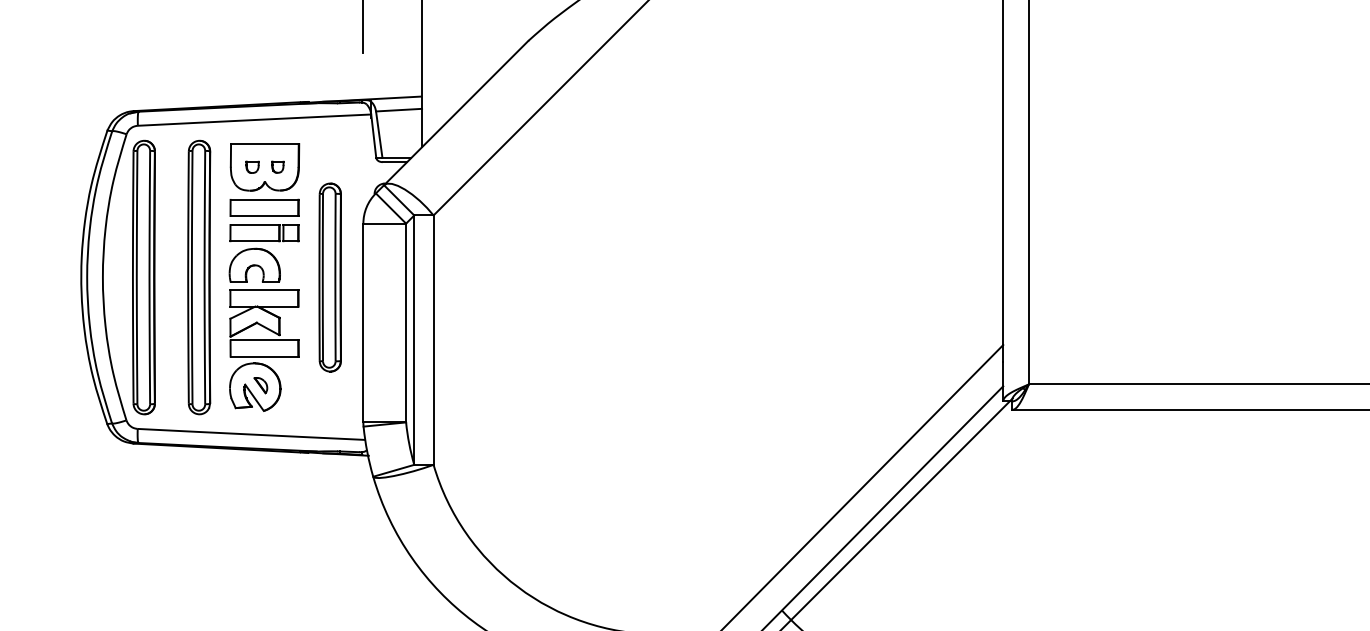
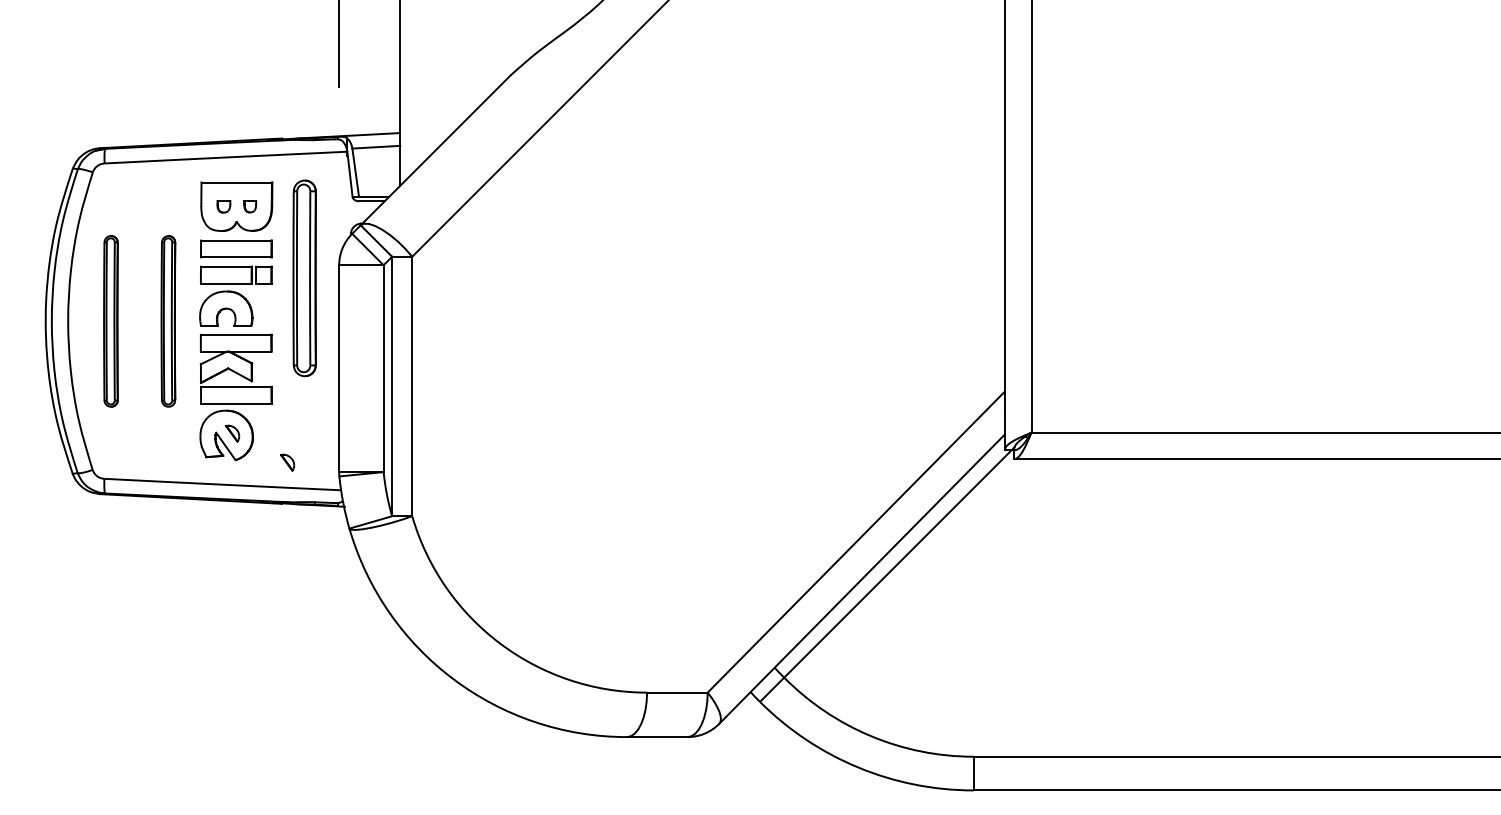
part: (143, 277) -> (110, 321), size x0.6
part: (199, 277) -> (168, 321), size x0.6
part: (330, 277) -> (304, 278), moved
part: (313, 413) -> (287, 462), added

